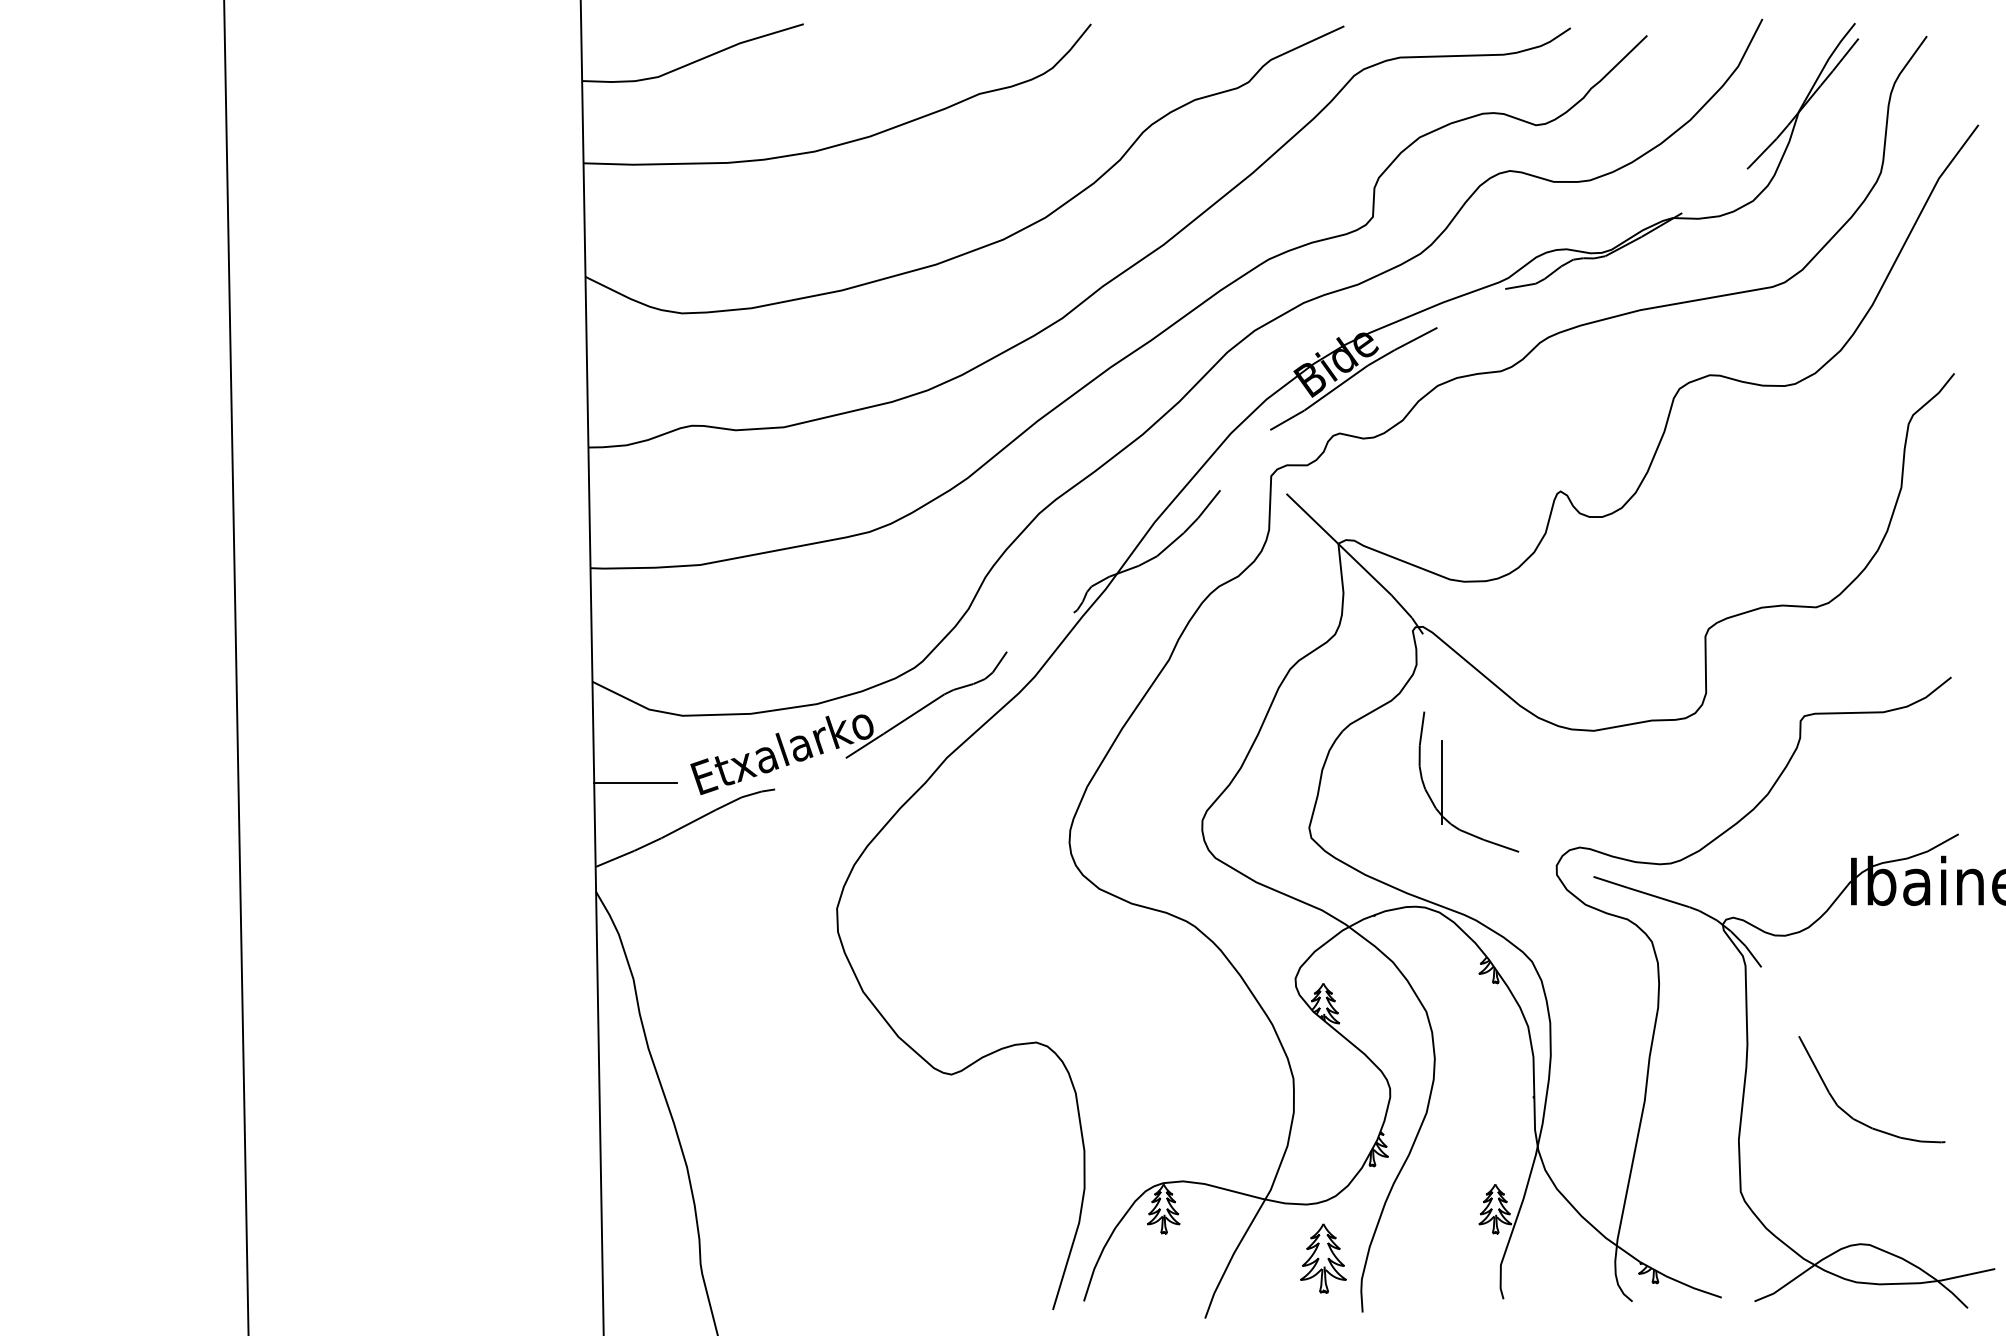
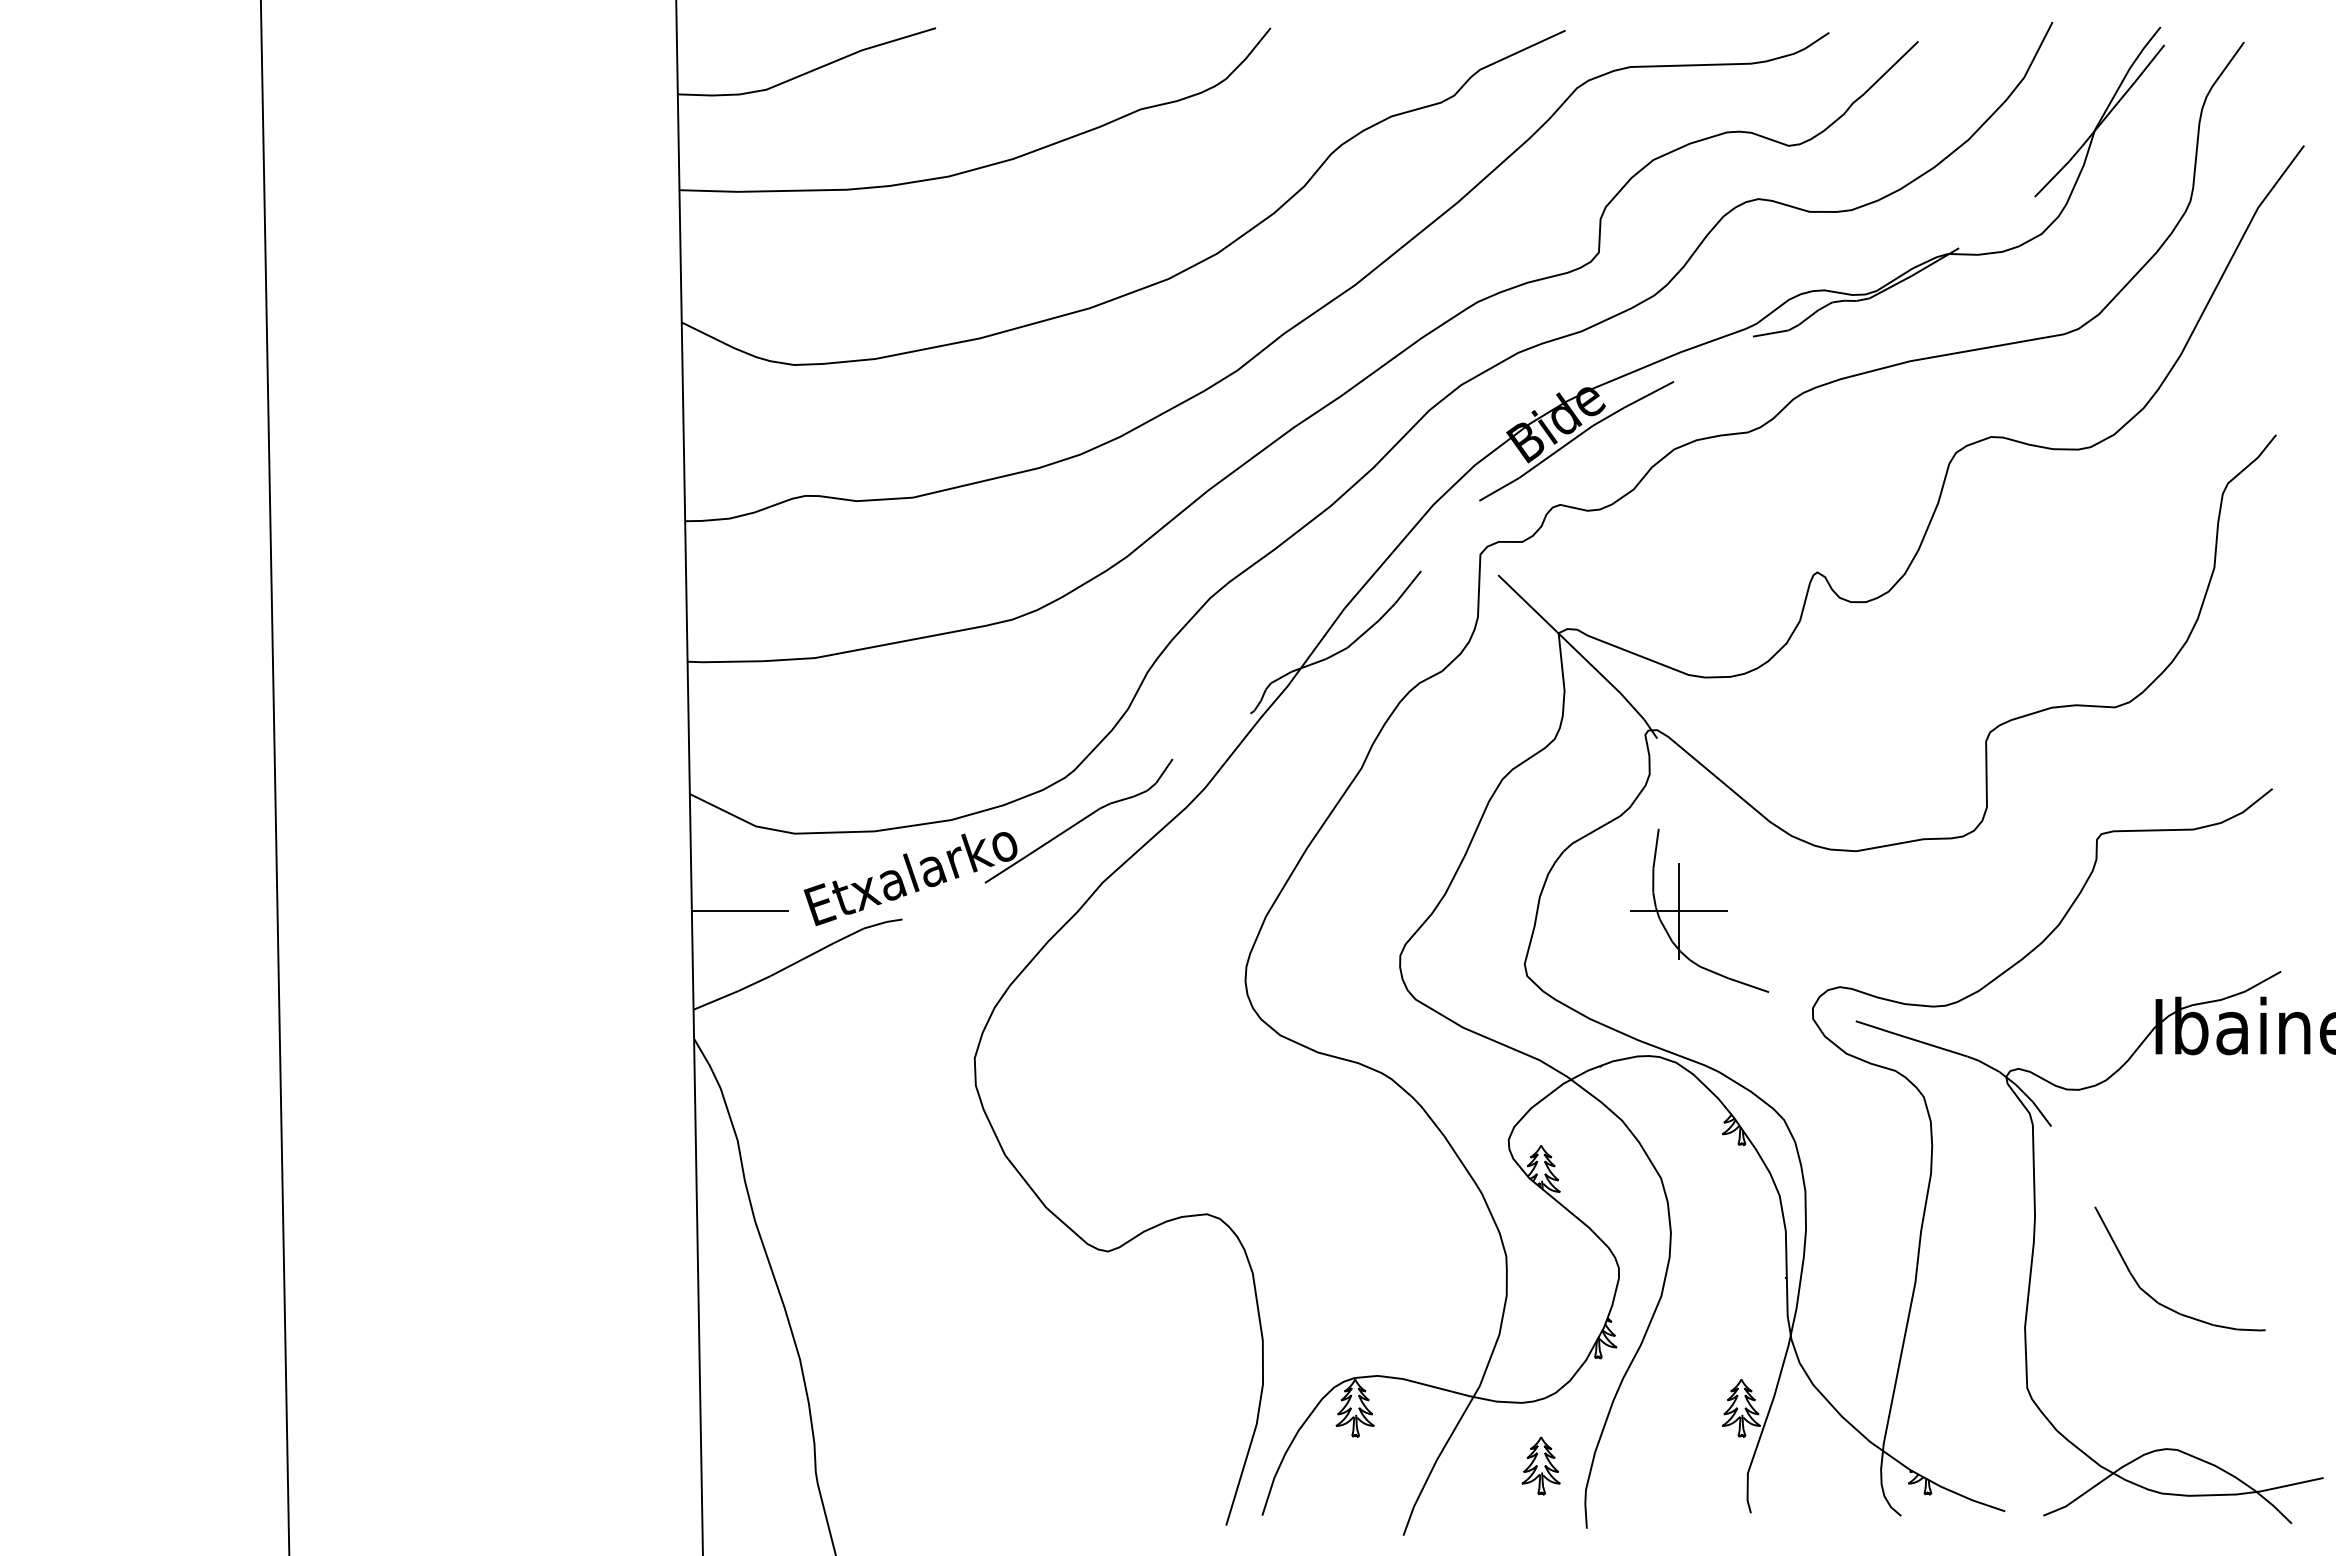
line: (1442, 782) -> (1679, 911), added
part: (1322, 1258) -> (1540, 1465), size x0.71

